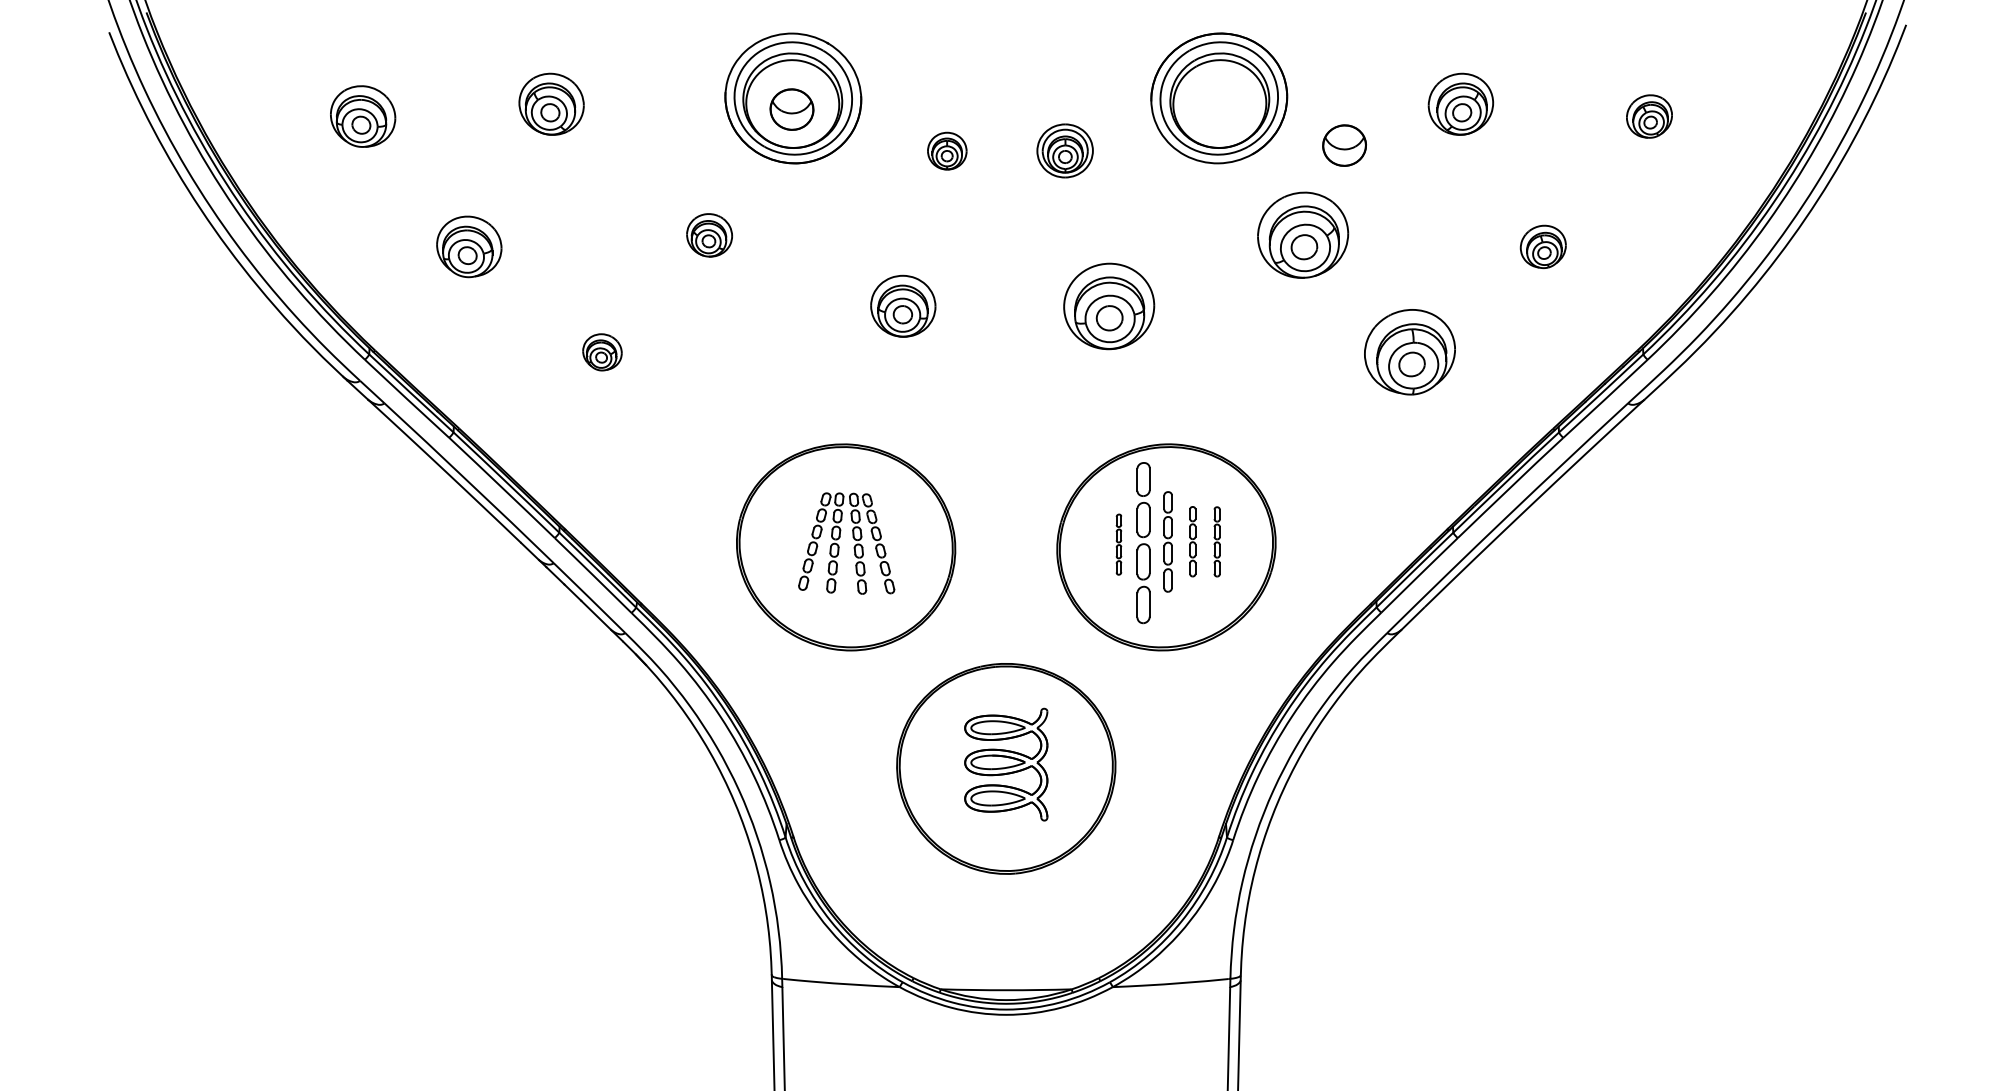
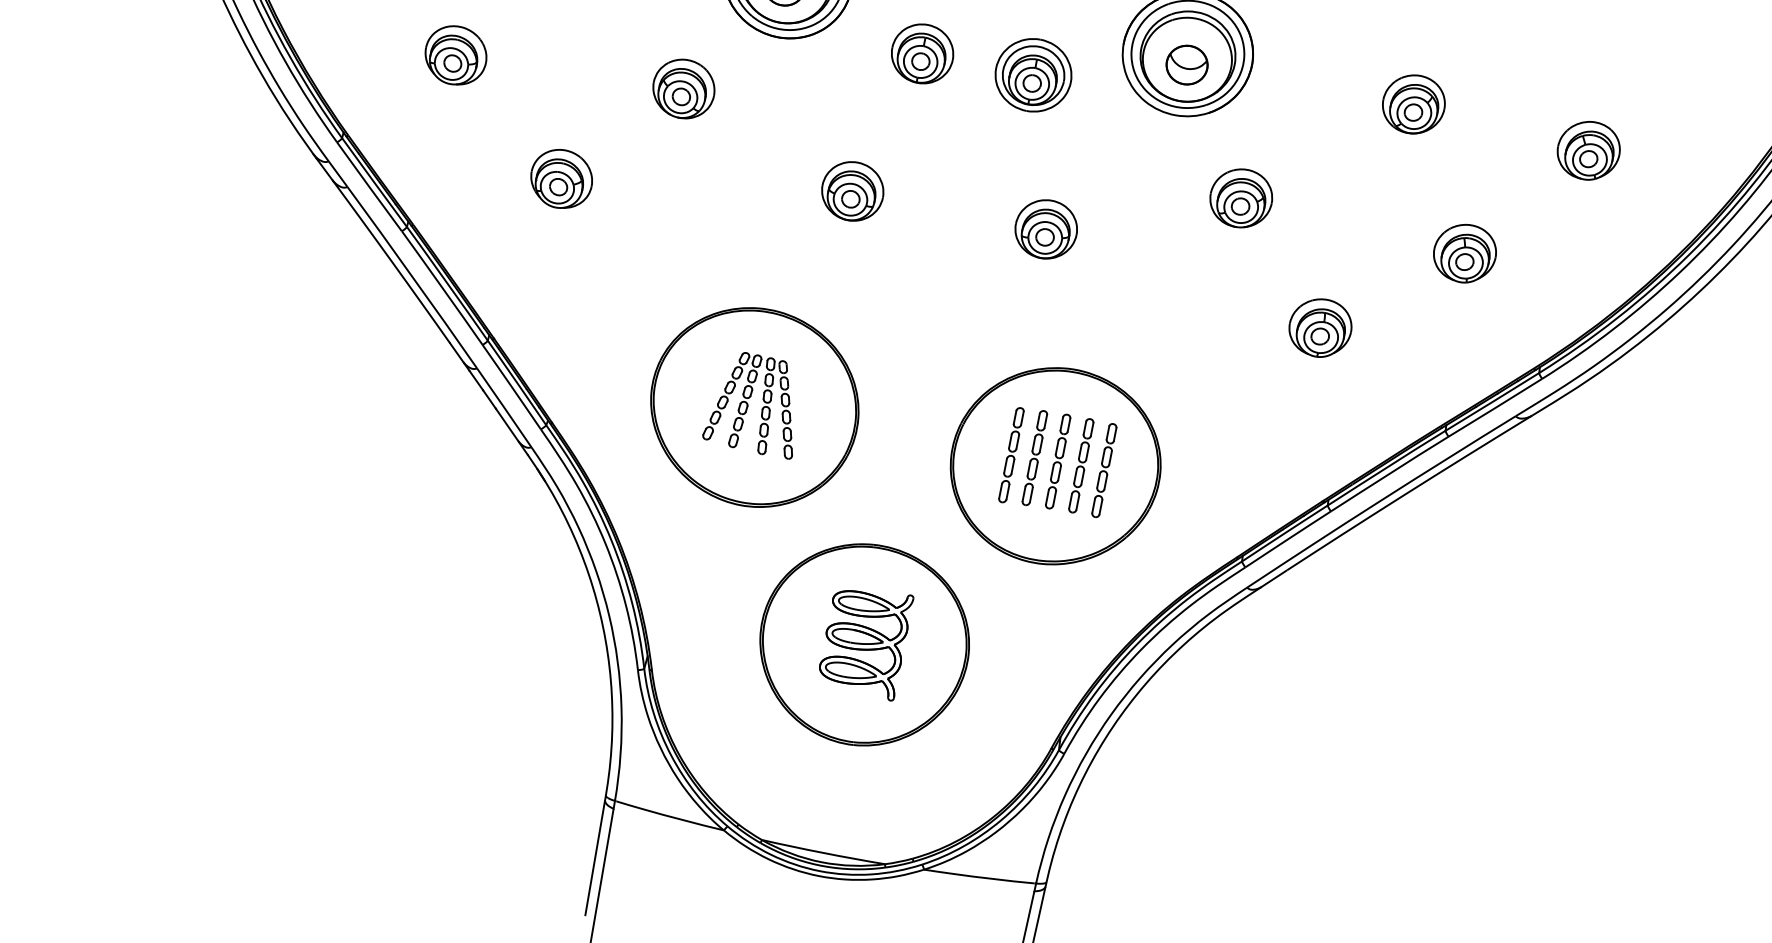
part: (1649, 116) -> (1588, 150), size x1.43
part: (1344, 145) -> (1187, 64), moved
part: (947, 150) -> (923, 53), size x1.67
part: (1064, 150) -> (1032, 74), size x1.43
part: (709, 235) -> (683, 89), size x1.43
part: (1302, 235) -> (1240, 198), size x0.71
part: (1543, 246) -> (1465, 253), size x1.43
part: (1109, 305) -> (1046, 228), size x0.71
part: (602, 352) -> (561, 179), size x1.67
part: (1410, 352) -> (1320, 328), size x0.71
part: (1192, 541) -> (1081, 465), size x1.43
part: (1216, 541) -> (1103, 470), size x1.43
part: (1143, 542) -> (1034, 457), size x0.62
part: (1118, 544) -> (1011, 454), size x1.67

